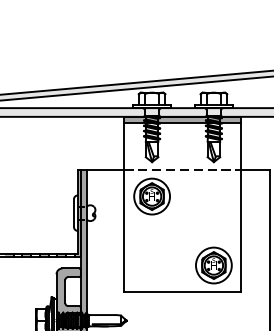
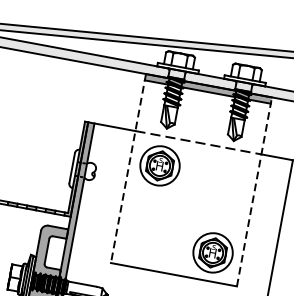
line: (240, 203) -> (254, 191), solid -> dashed
line: (124, 204) -> (128, 168), solid -> dashed

